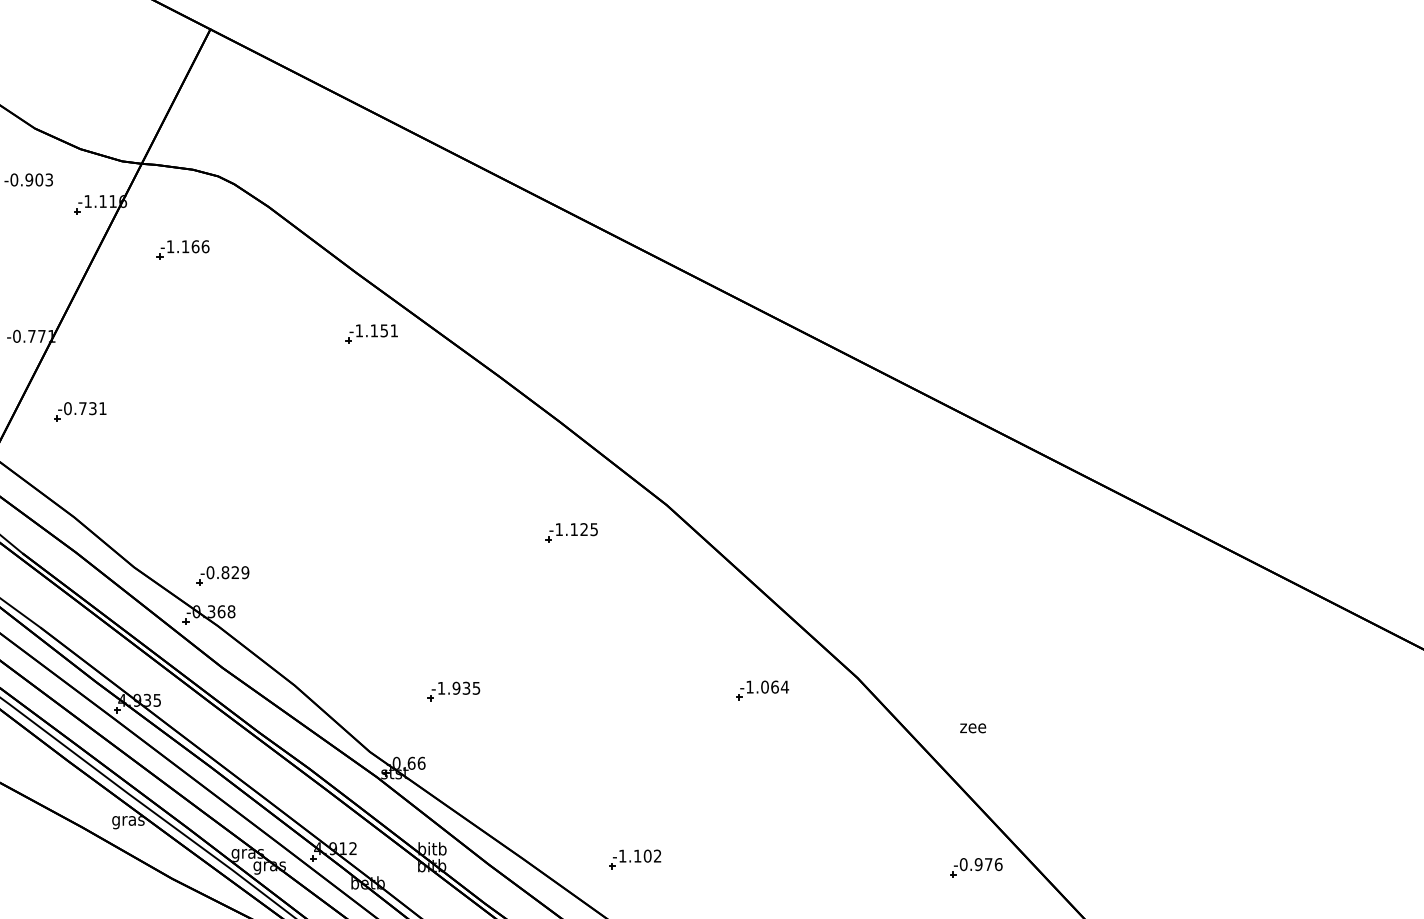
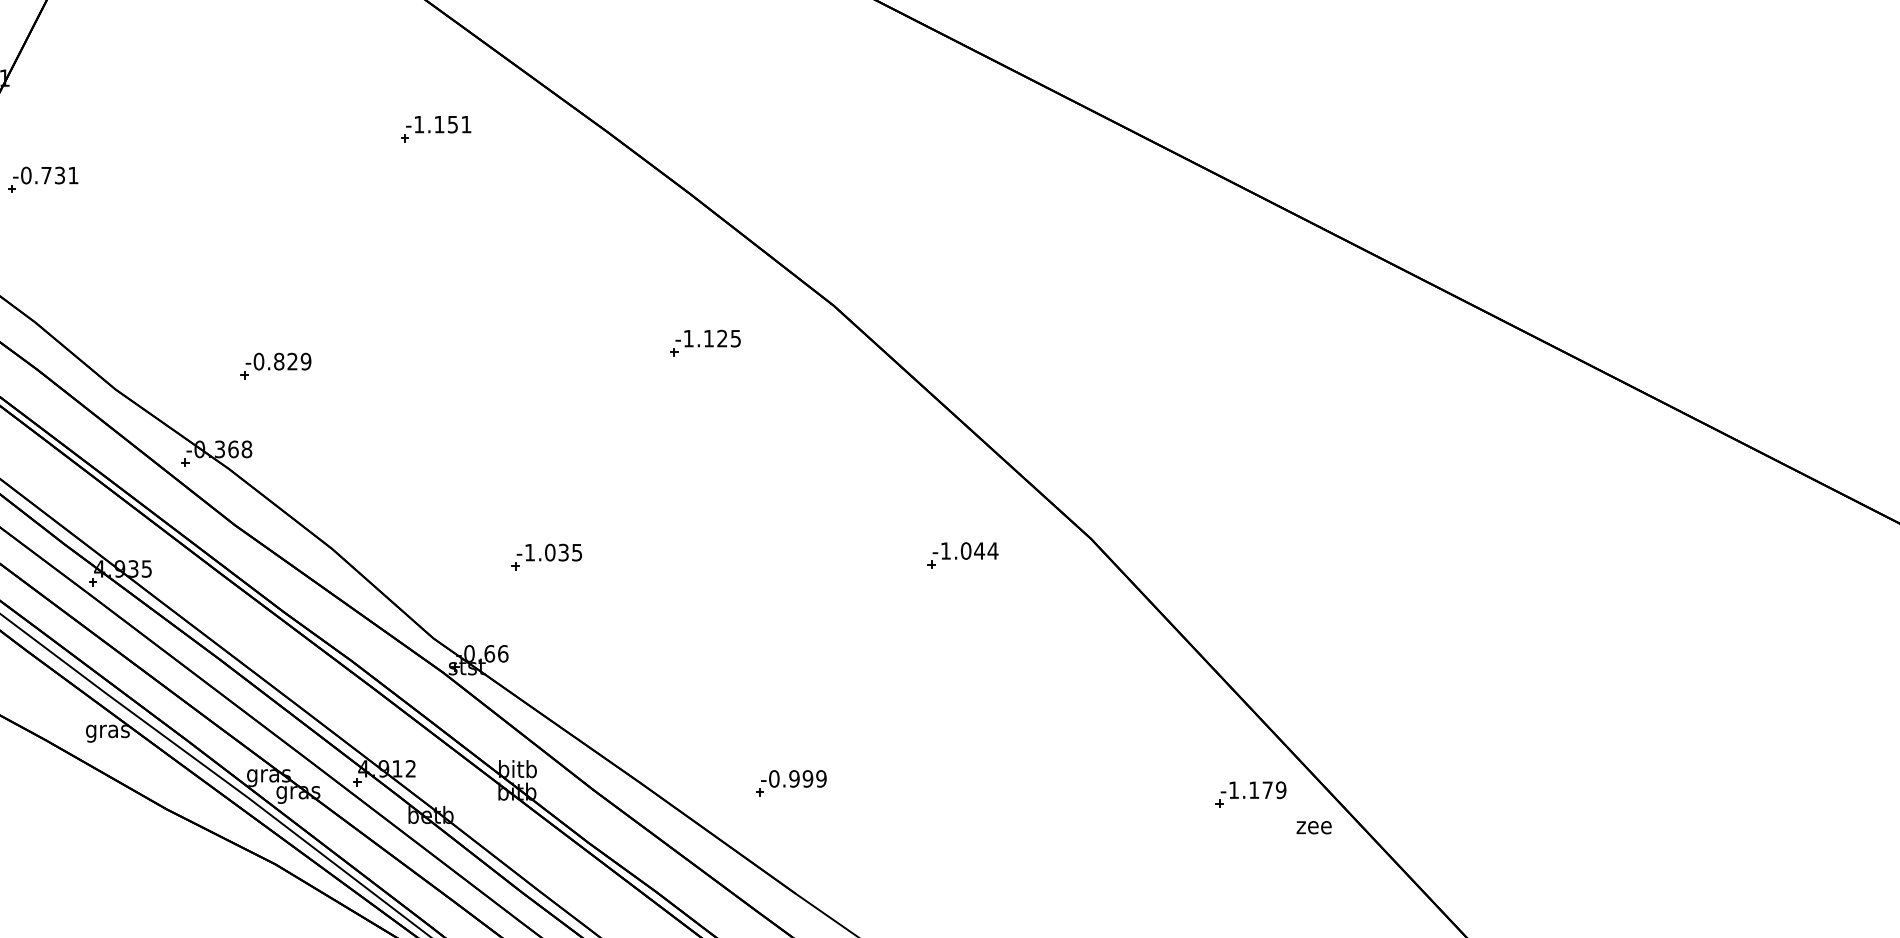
part: (371, 333) -> (435, 128), moved
part: (222, 575) -> (275, 365), moved
text: (774, 686) -> (978, 550), -1.064 -> -1.044
text: (456, 688) -> (550, 552), -1.935 -> -1.035
text: (973, 728) -> (1314, 827), moved
text: (639, 855) -> (796, 778), -1.102 -> -0.999
text: (980, 864) -> (1256, 790), -0.976 -> -1.179

